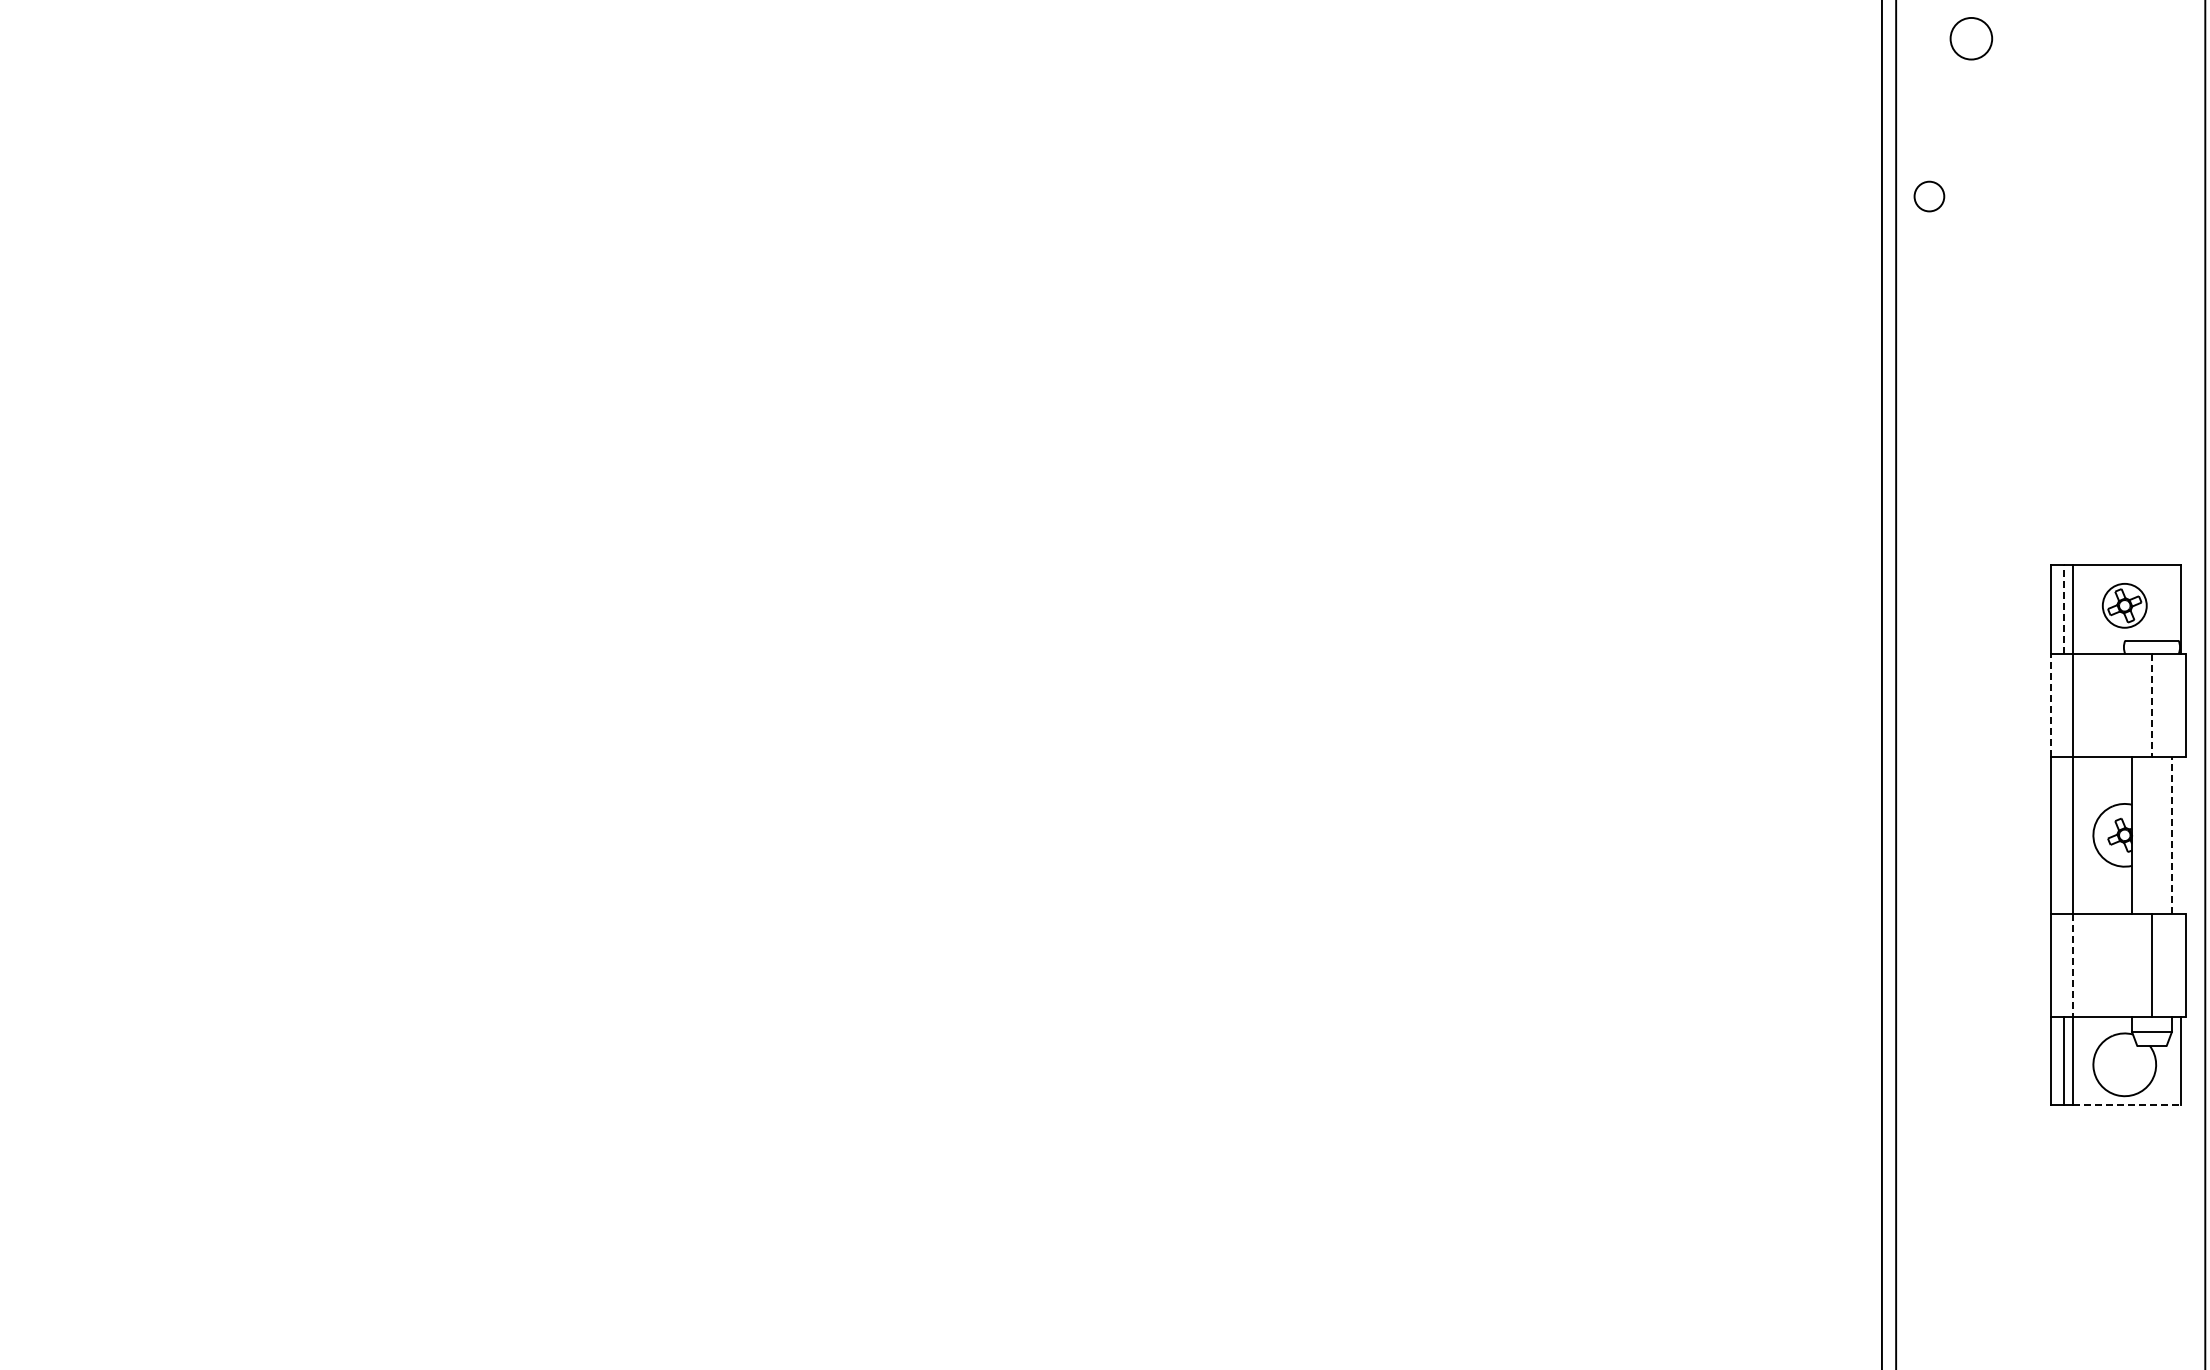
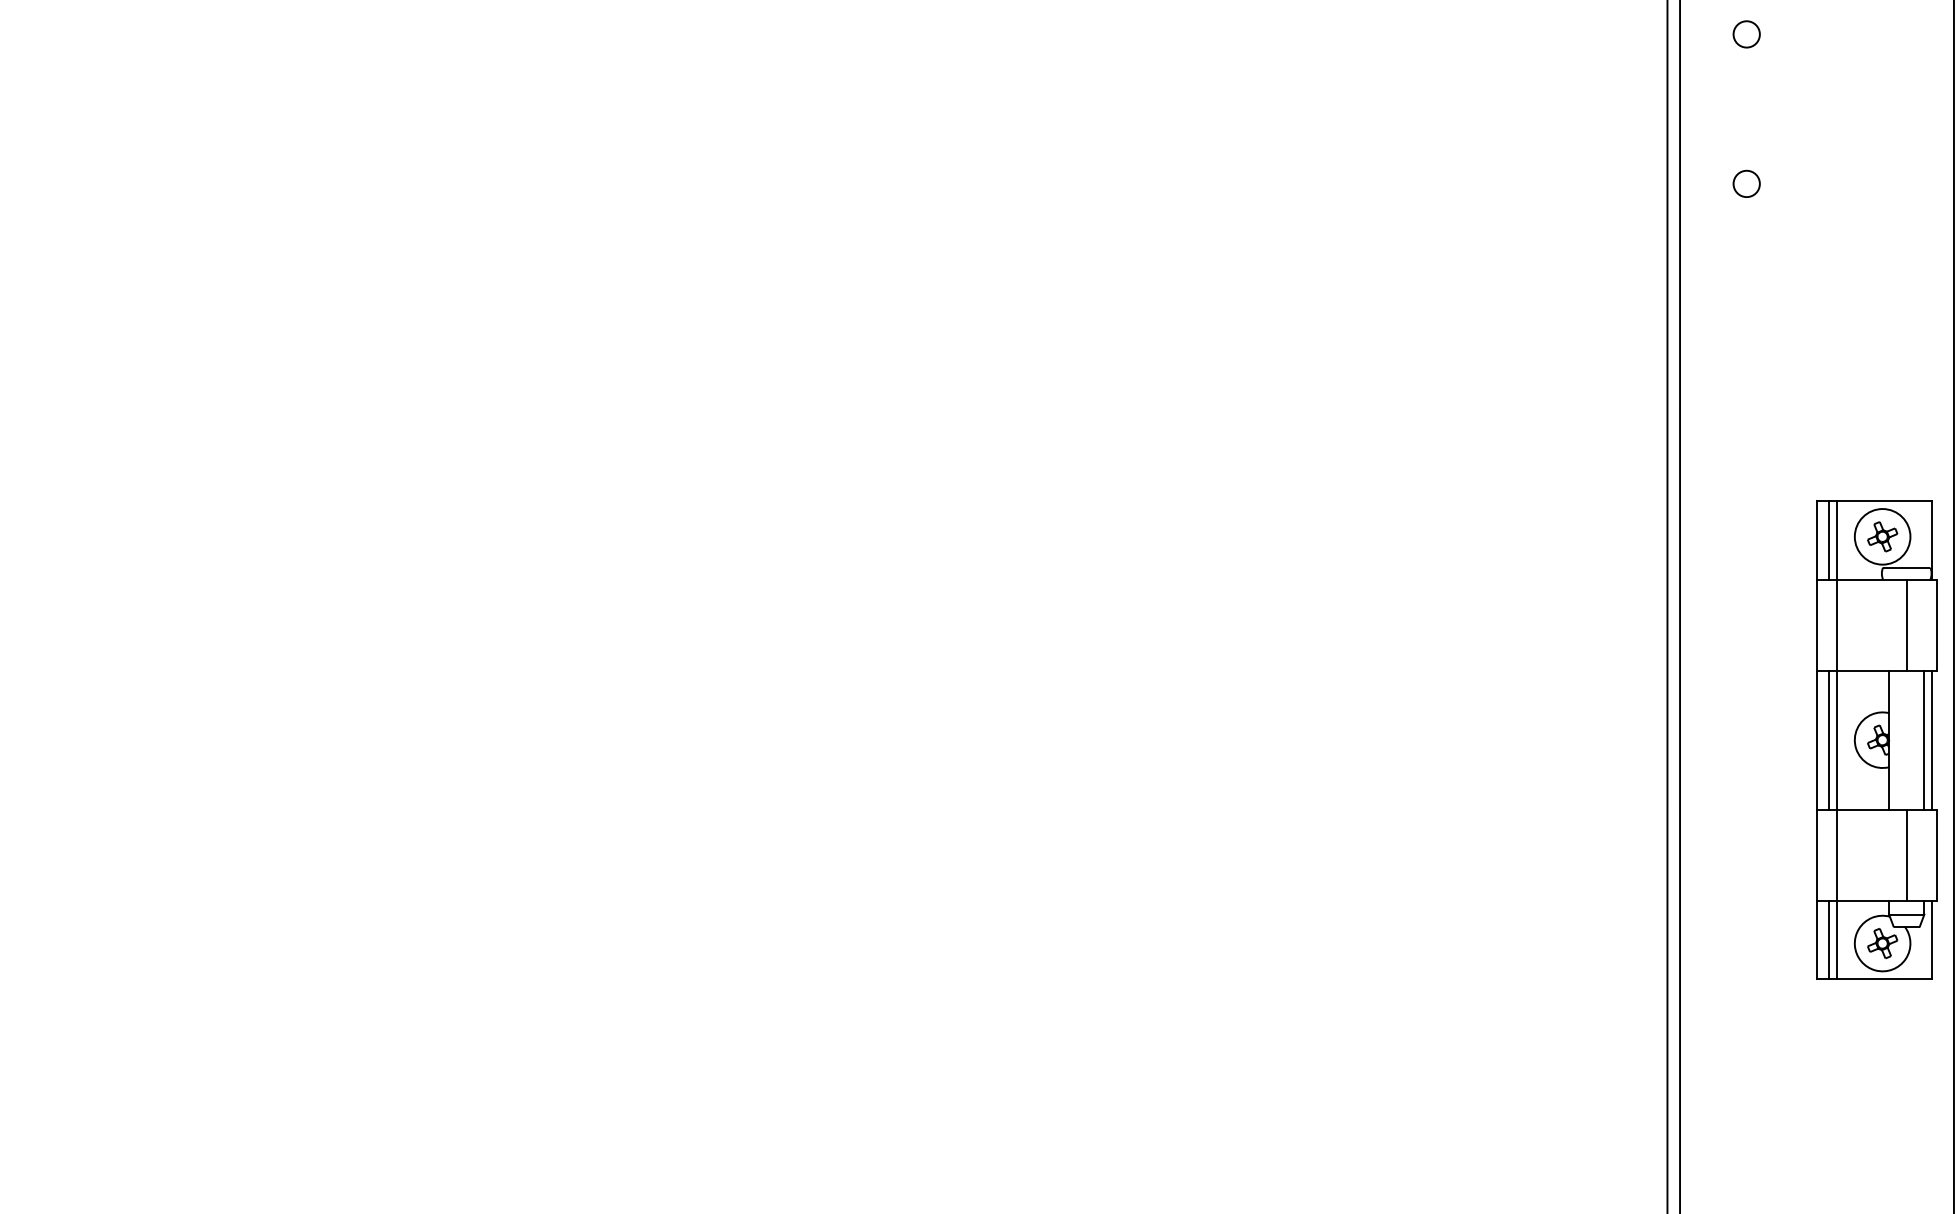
circle: (1971, 38) -> (1746, 34), size x0.71
circle: (1929, 196) -> (1746, 183), moved
circle: (2124, 605) -> (1882, 536), size x1.43
line: (2064, 609) -> (1829, 540), dashed -> solid
line: (2050, 705) -> (1816, 625), dashed -> solid
line: (2151, 706) -> (1906, 626), dashed -> solid
line: (2171, 834) -> (1924, 739), dashed -> solid
line: (2064, 835) -> (1829, 740), added
line: (2181, 835) -> (1932, 740), added
line: (2073, 965) -> (1837, 855), dashed -> solid
part: (2124, 1064) -> (1882, 943), added
line: (2127, 1105) -> (1885, 979), dashed -> solid

